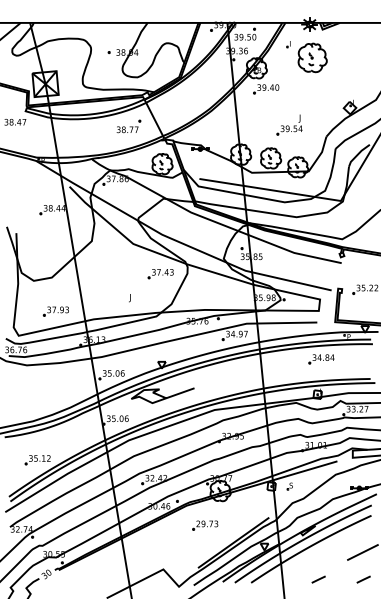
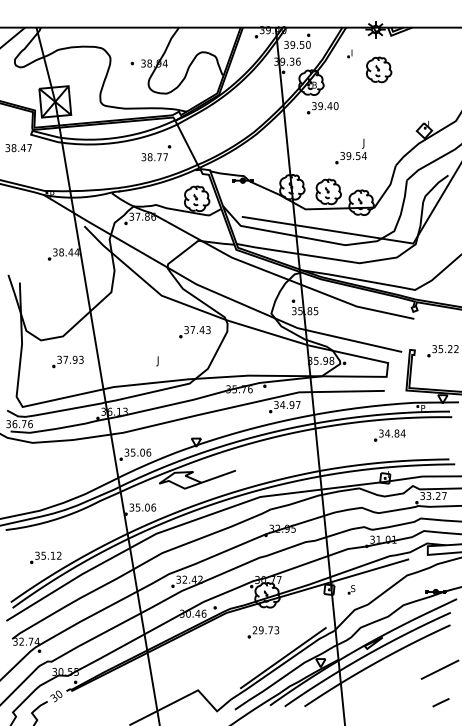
part: (312, 57) -> (378, 69), size x0.71
part: (55, 311) -> (67, 361), moved
part: (205, 525) -> (263, 632), moved
line: (318, 579) -> (386, 702), removed

